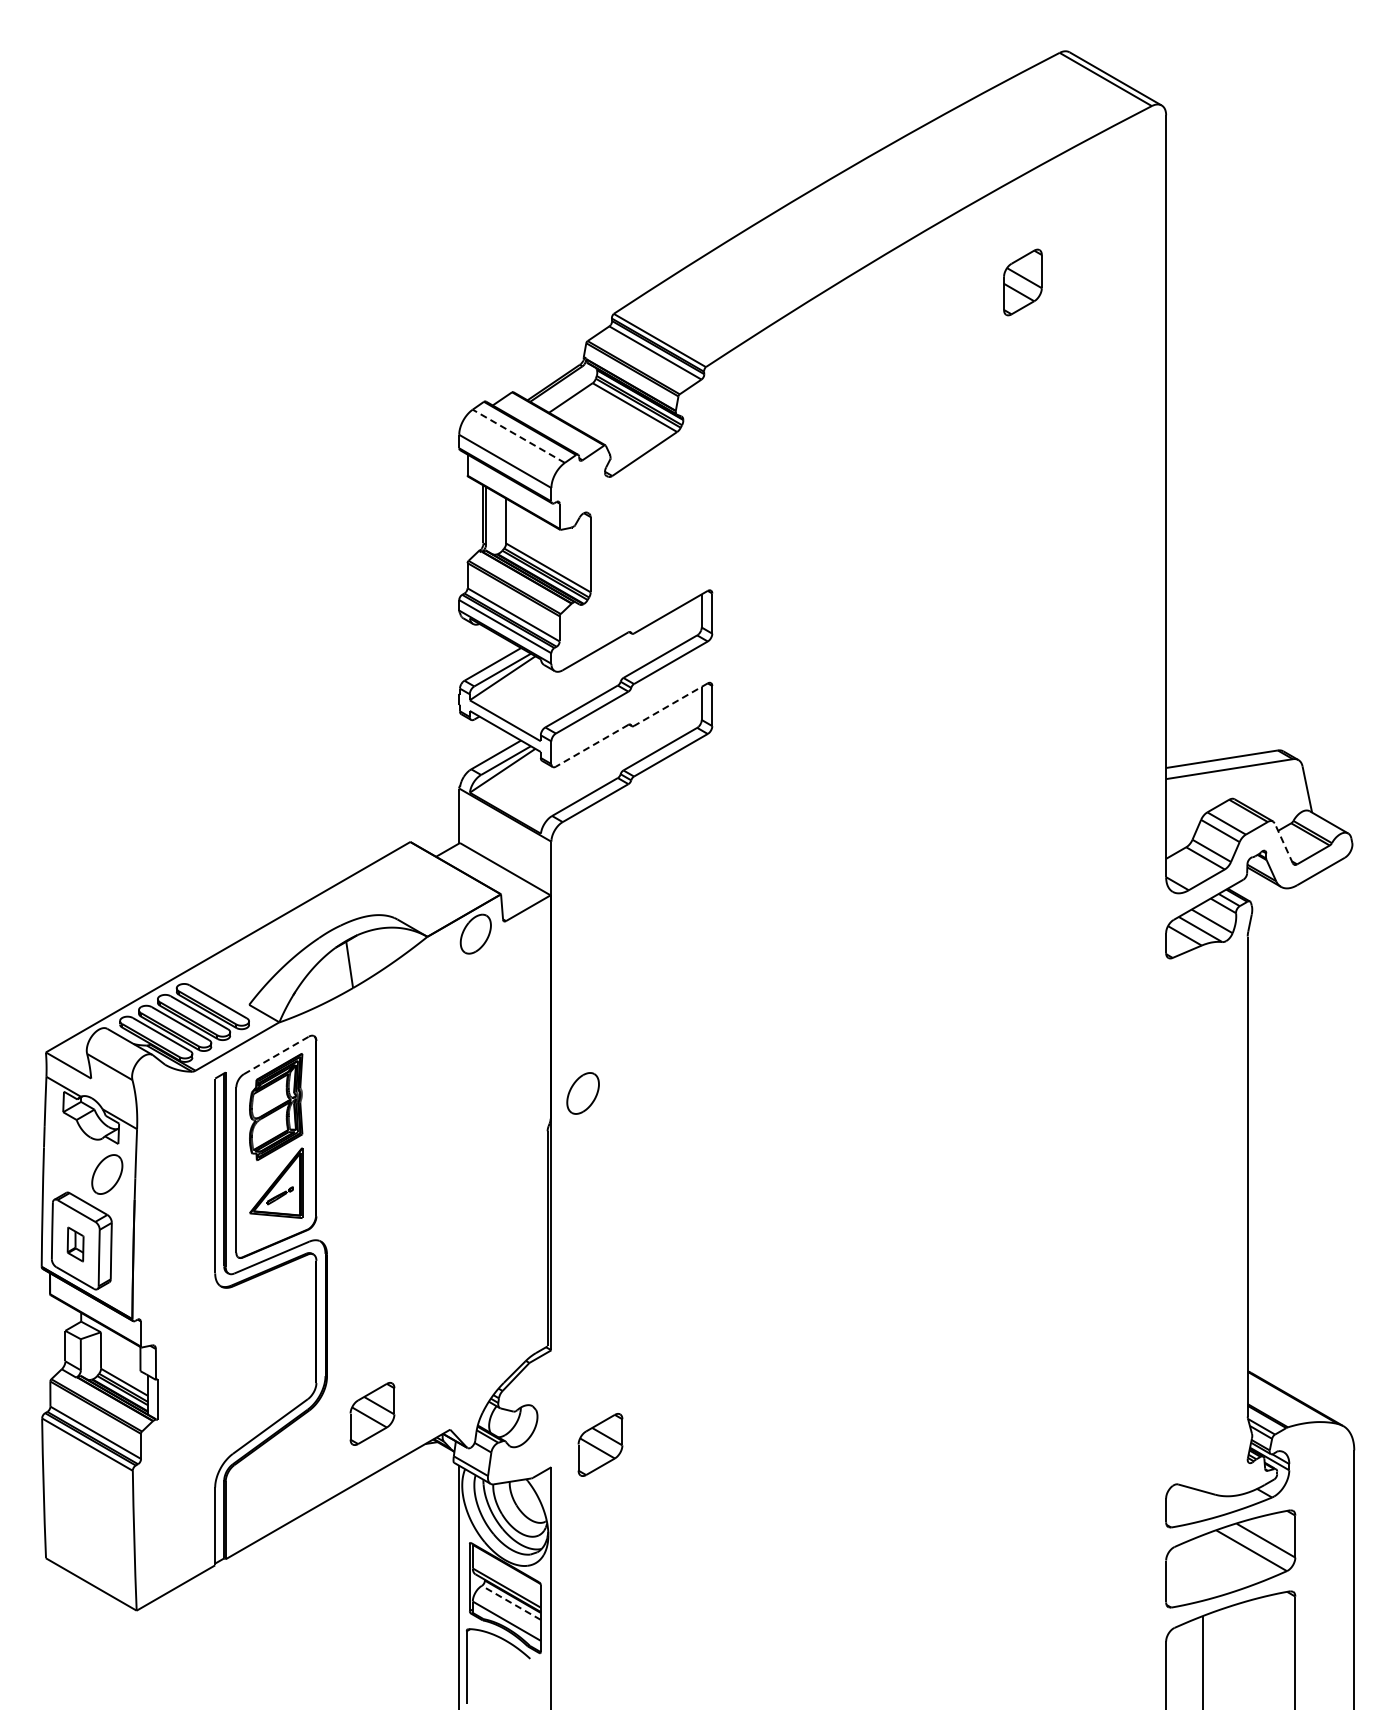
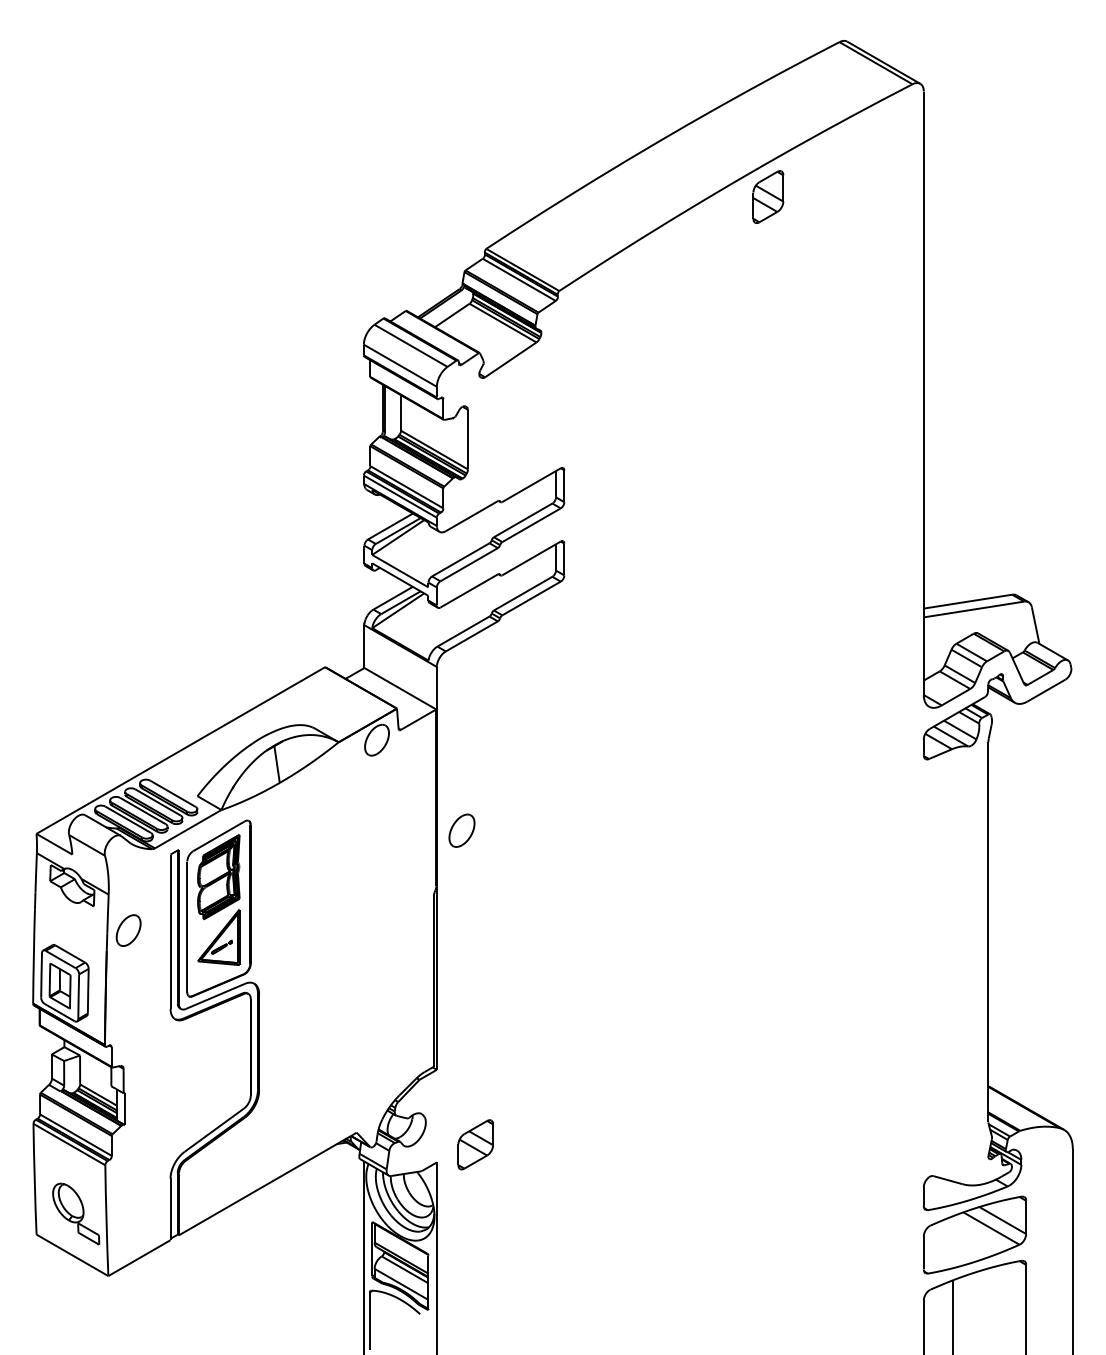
part: (1022, 282) -> (768, 197), moved
line: (518, 436) -> (410, 346), dashed -> solid
line: (670, 704) -> (531, 558), dashed -> solid
line: (592, 745) -> (469, 590), dashed -> solid
line: (1283, 843) -> (1016, 668), dashed -> solid
line: (276, 1055) -> (219, 836), dashed -> solid
part: (582, 1093) -> (461, 830), moved
part: (107, 1174) -> (128, 930), moved
part: (75, 1244) -> (59, 986), size x1.67
part: (372, 1413) -> (295, 1119), removed
part: (96, 1532) -> (76, 1214), added
line: (510, 1602) -> (404, 1269), dashed -> solid

